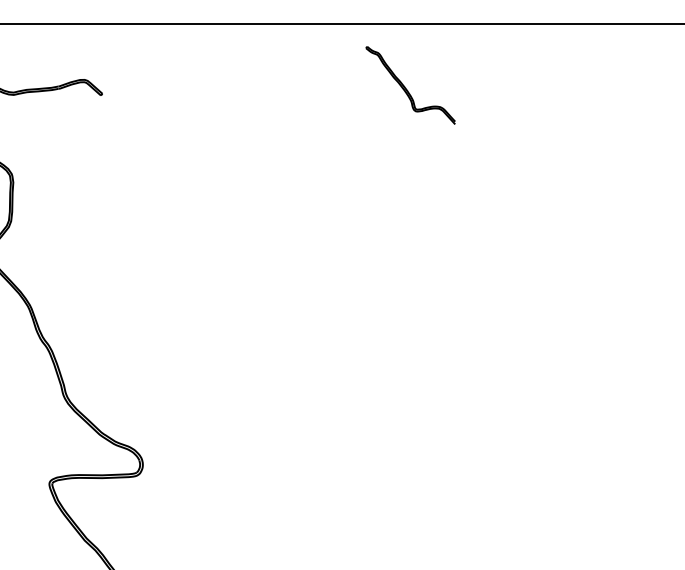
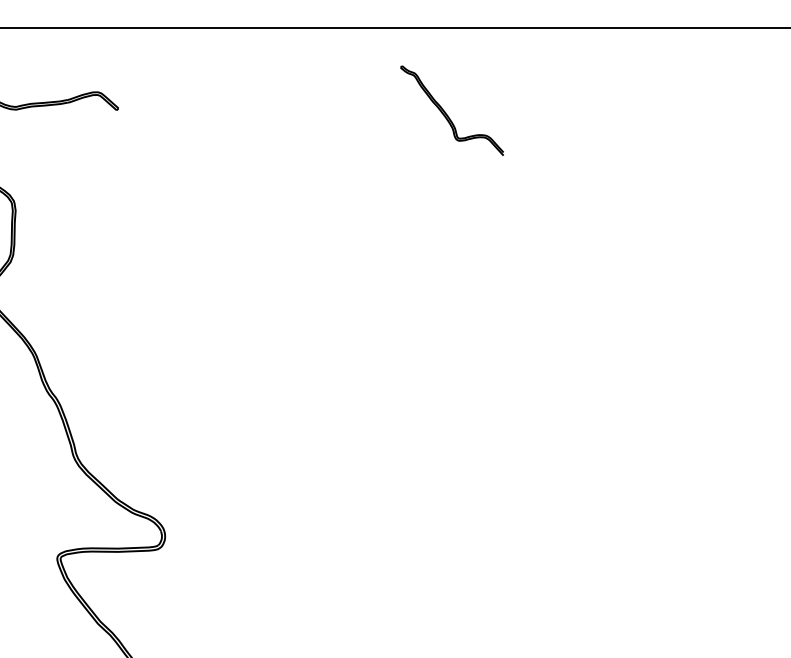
part: (410, 85) -> (451, 110), moved

